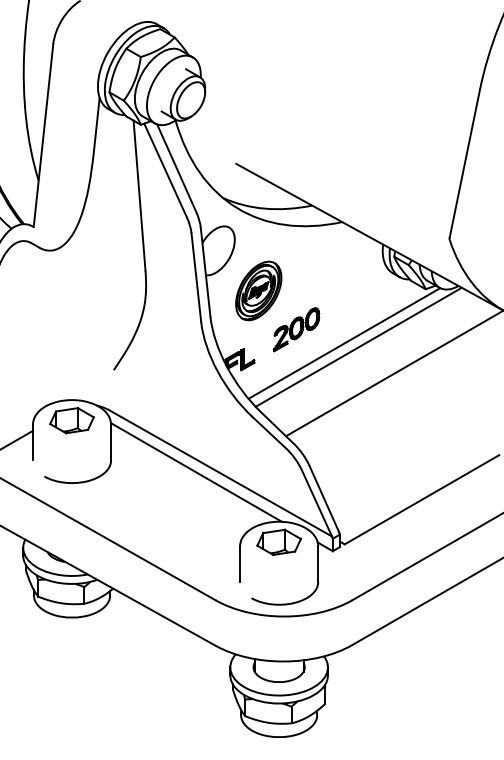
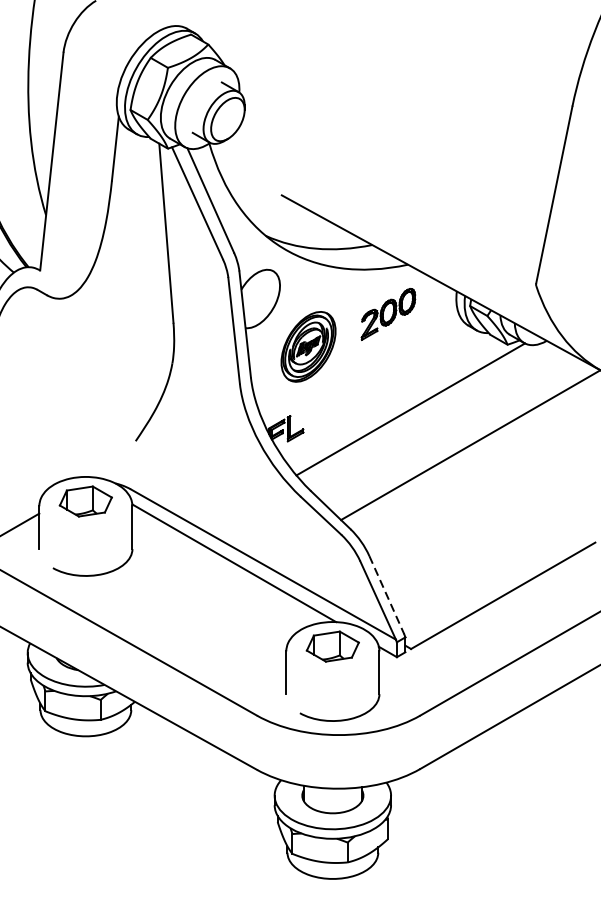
part: (296, 329) -> (388, 314), moved
line: (358, 346) -> (427, 413), removed
line: (324, 499) -> (386, 595), solid -> dashed

